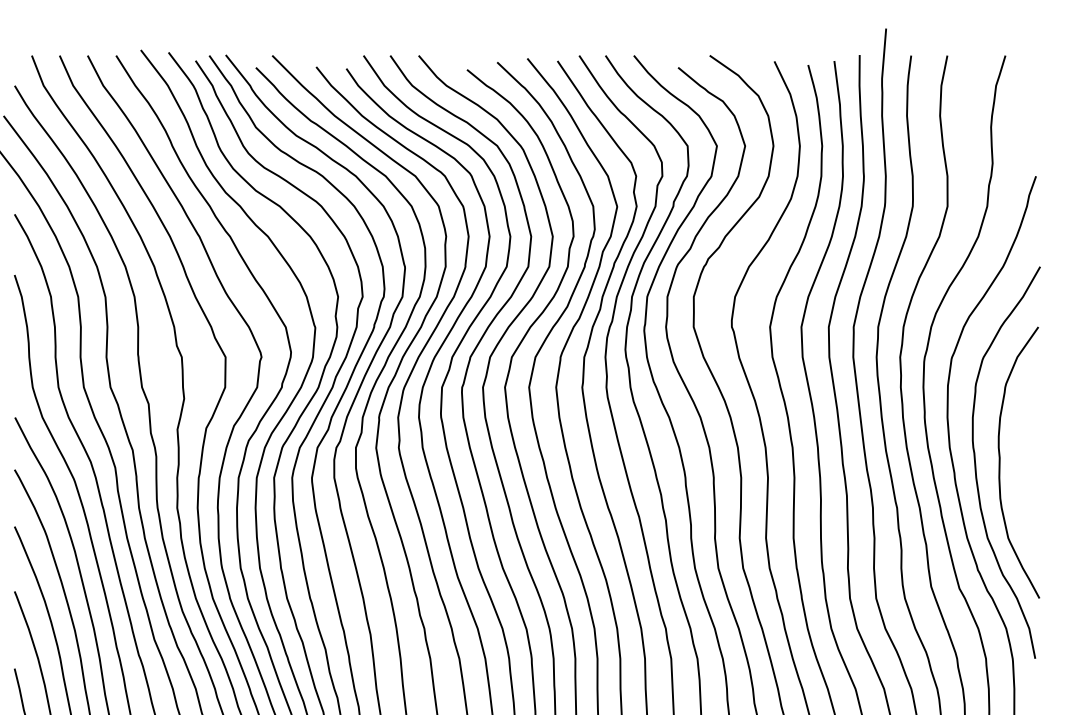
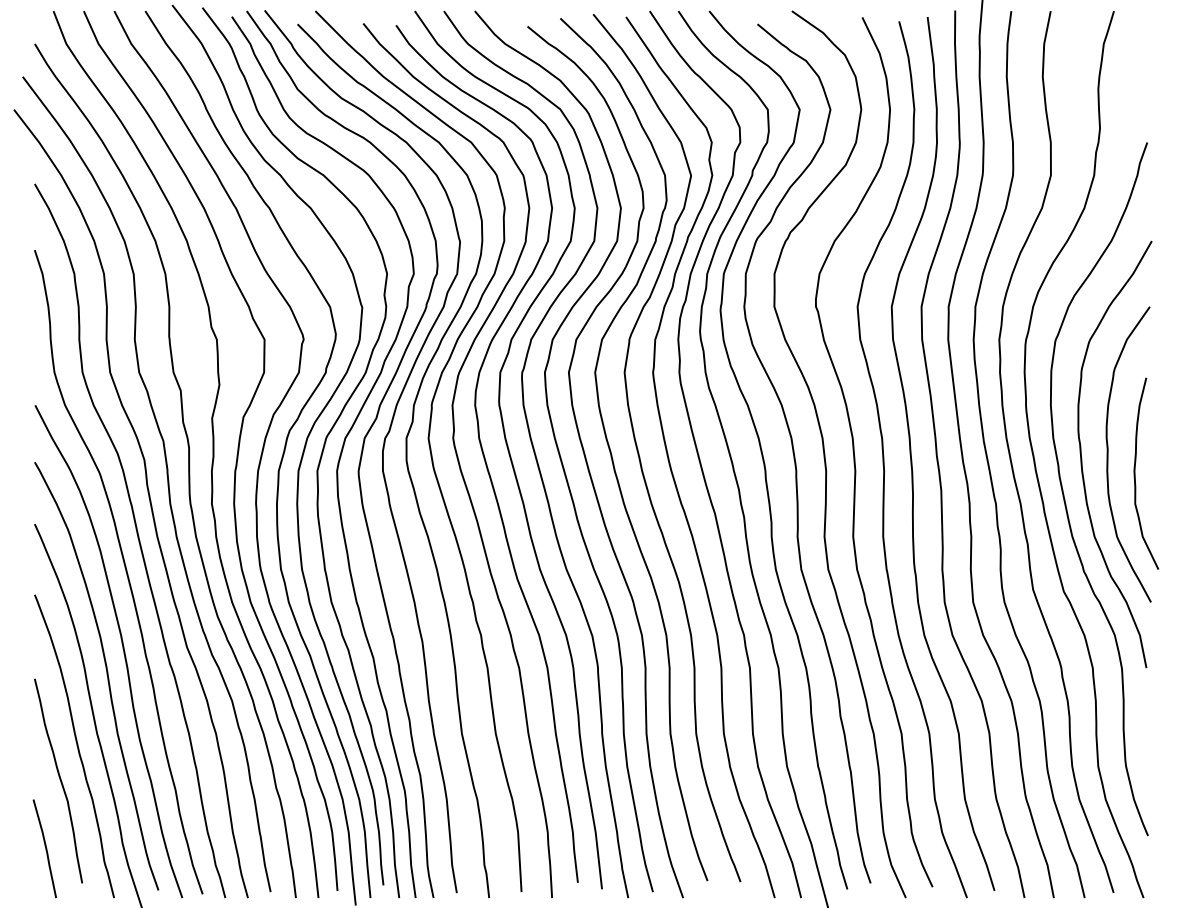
curve: (1025, 480) -> (1135, 473), added

